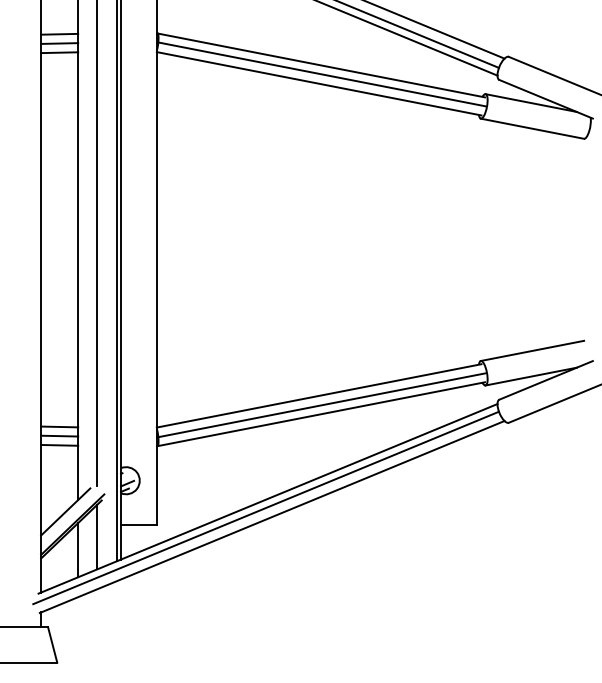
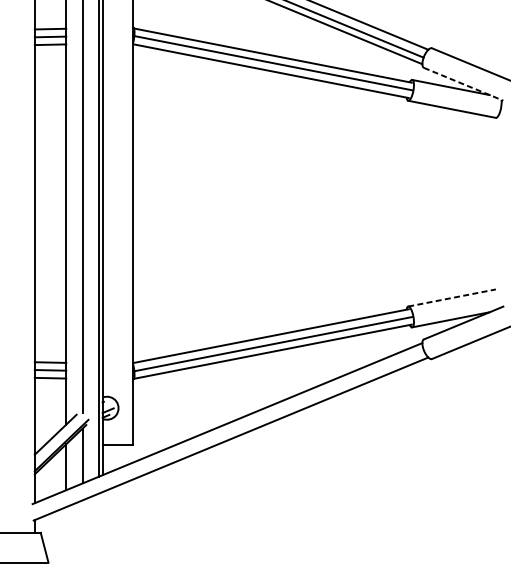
line: (546, 99) -> (463, 84), solid -> dashed
line: (532, 350) -> (452, 297), solid -> dashed
line: (265, 507) -> (225, 430), removed

